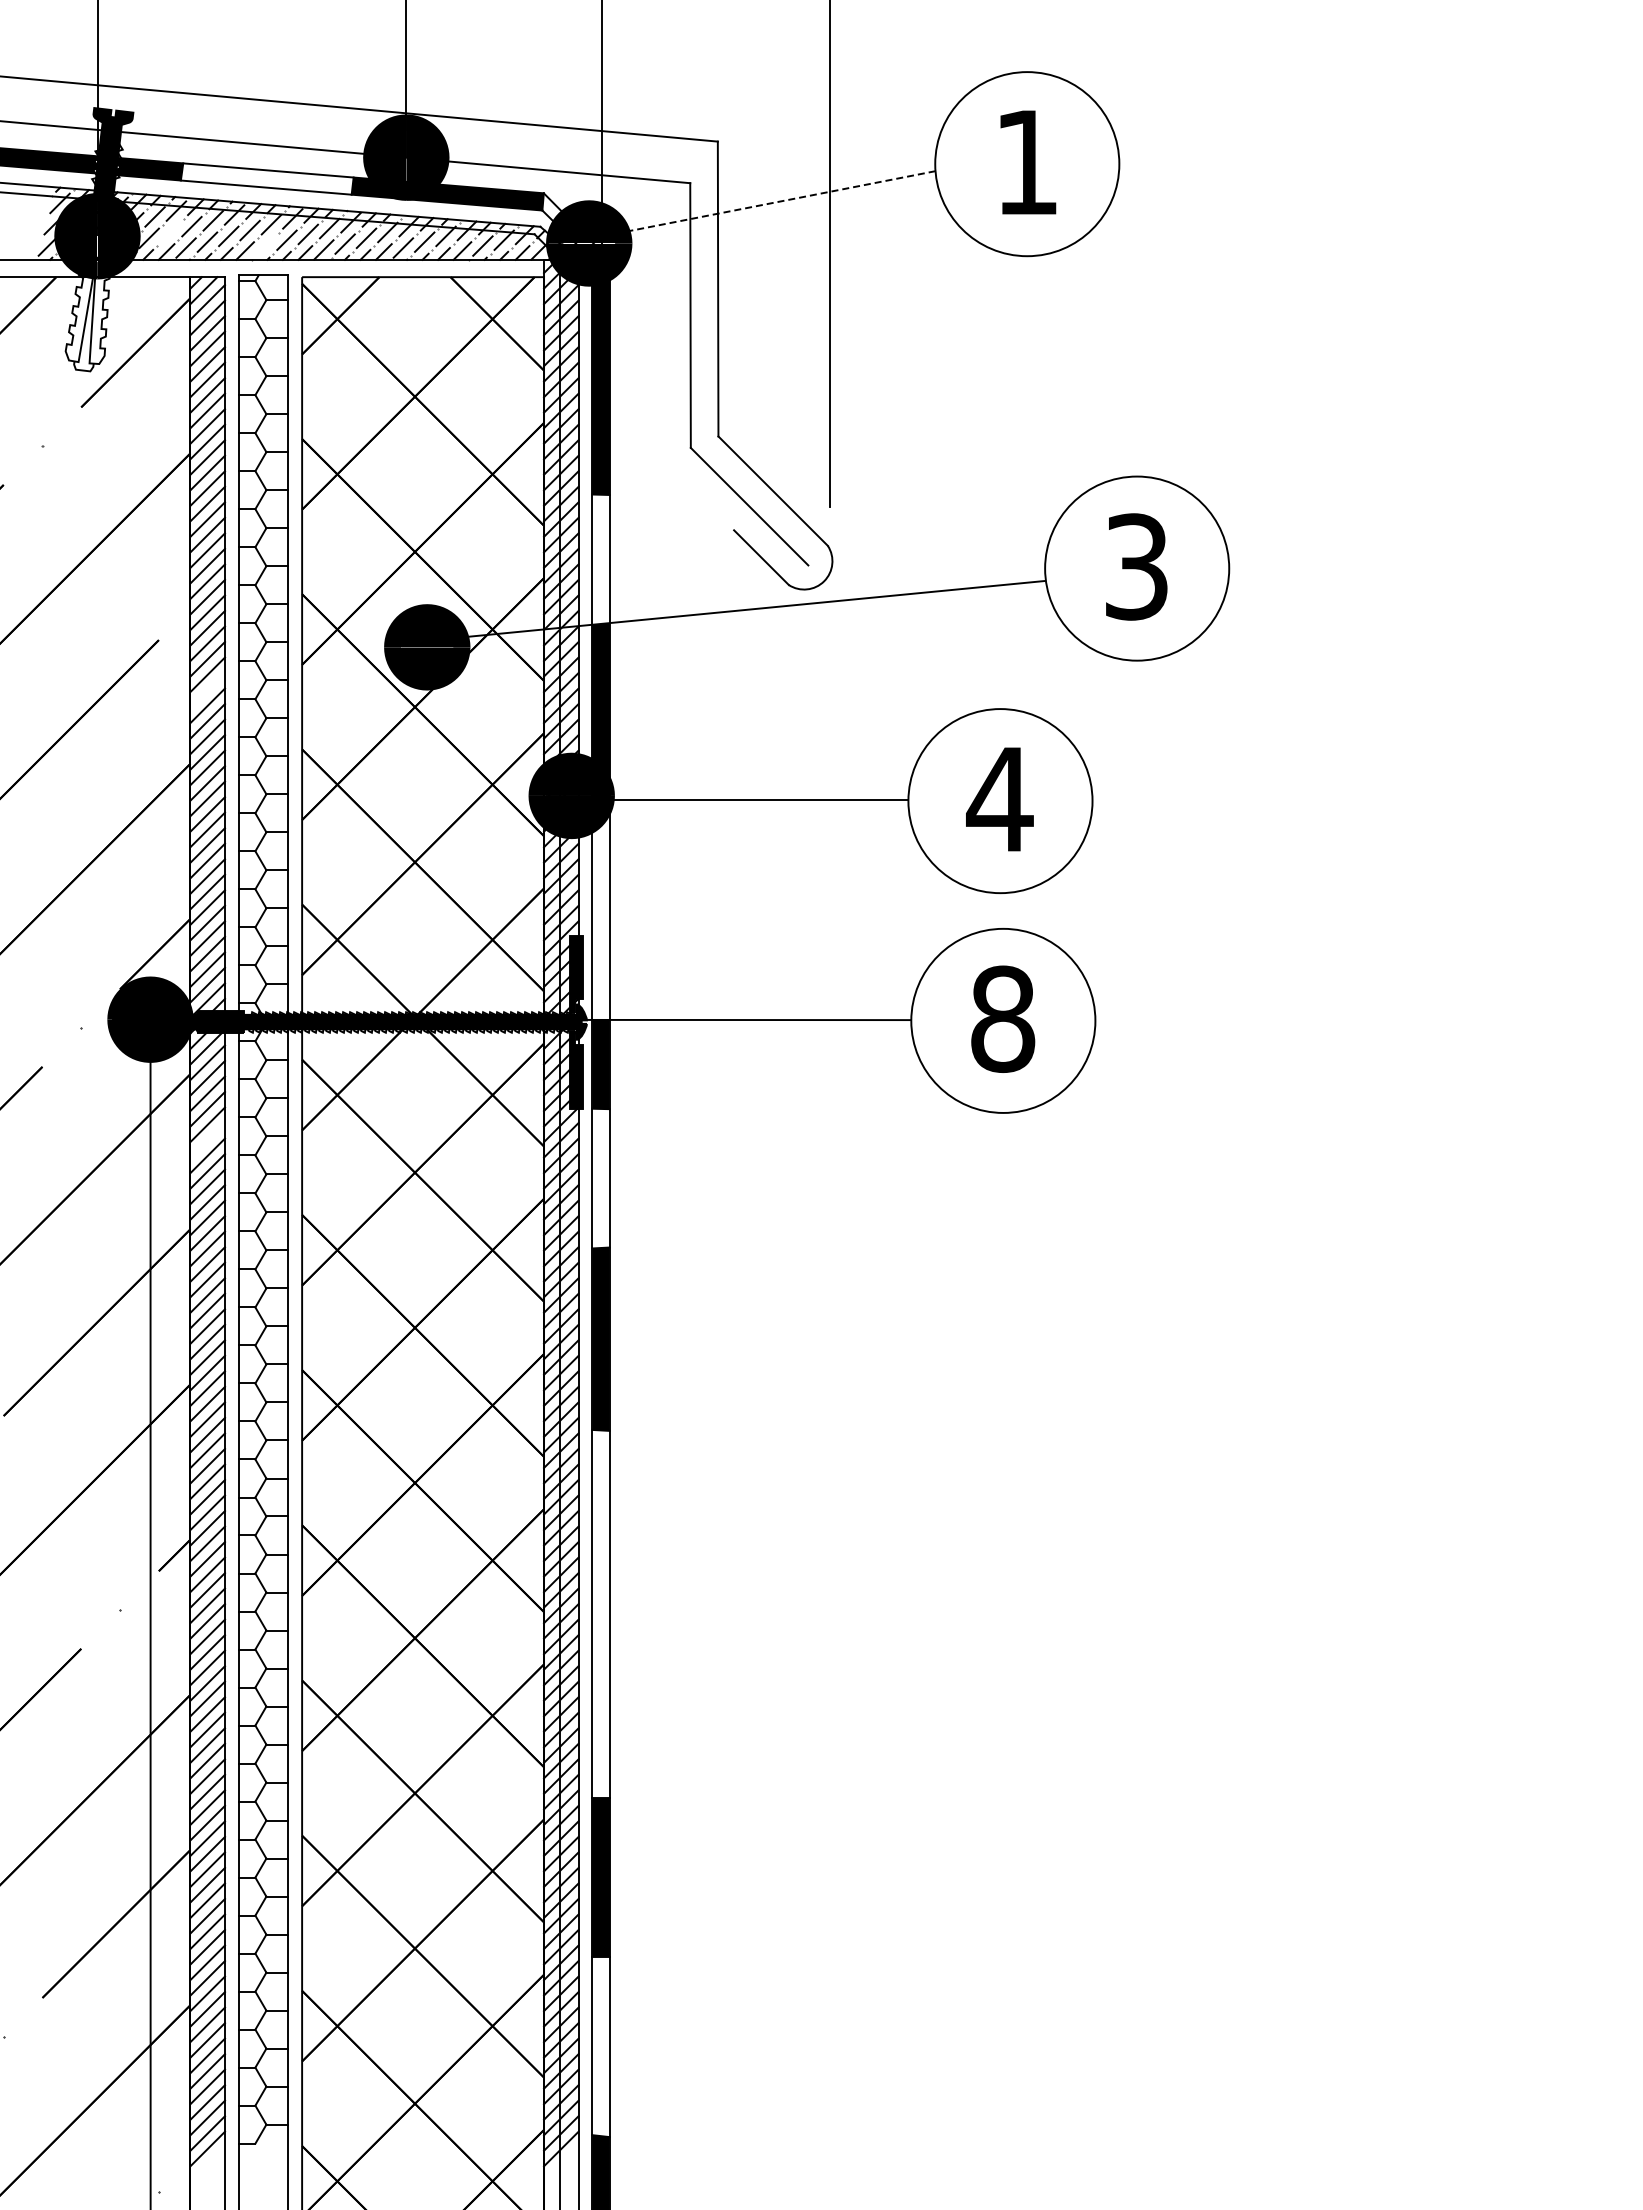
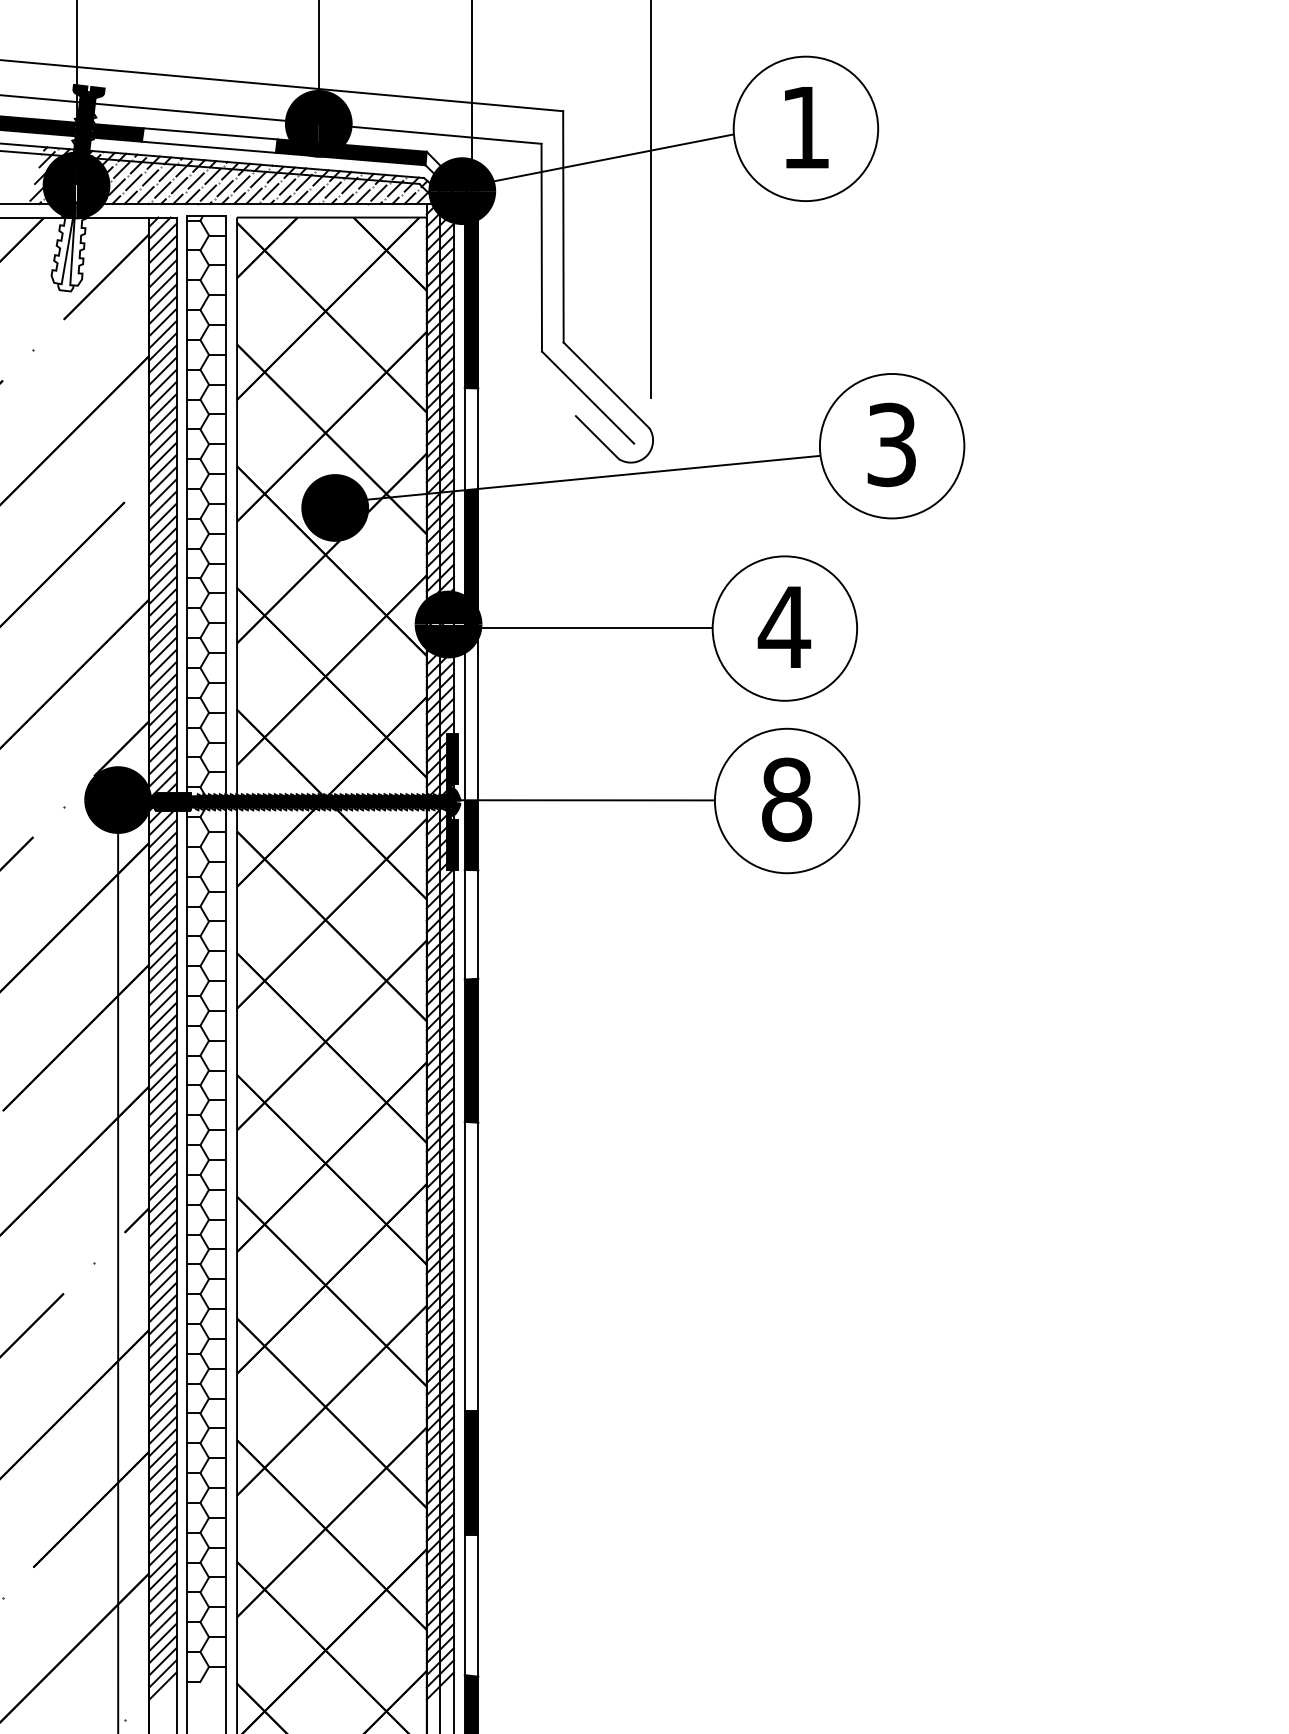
line: (769, 203) -> (603, 159), dashed -> solid
line: (170, 232) -> (133, 182), added
line: (265, 245) -> (208, 192), added
line: (207, 690) -> (162, 541), added
line: (207, 1140) -> (162, 894), added

